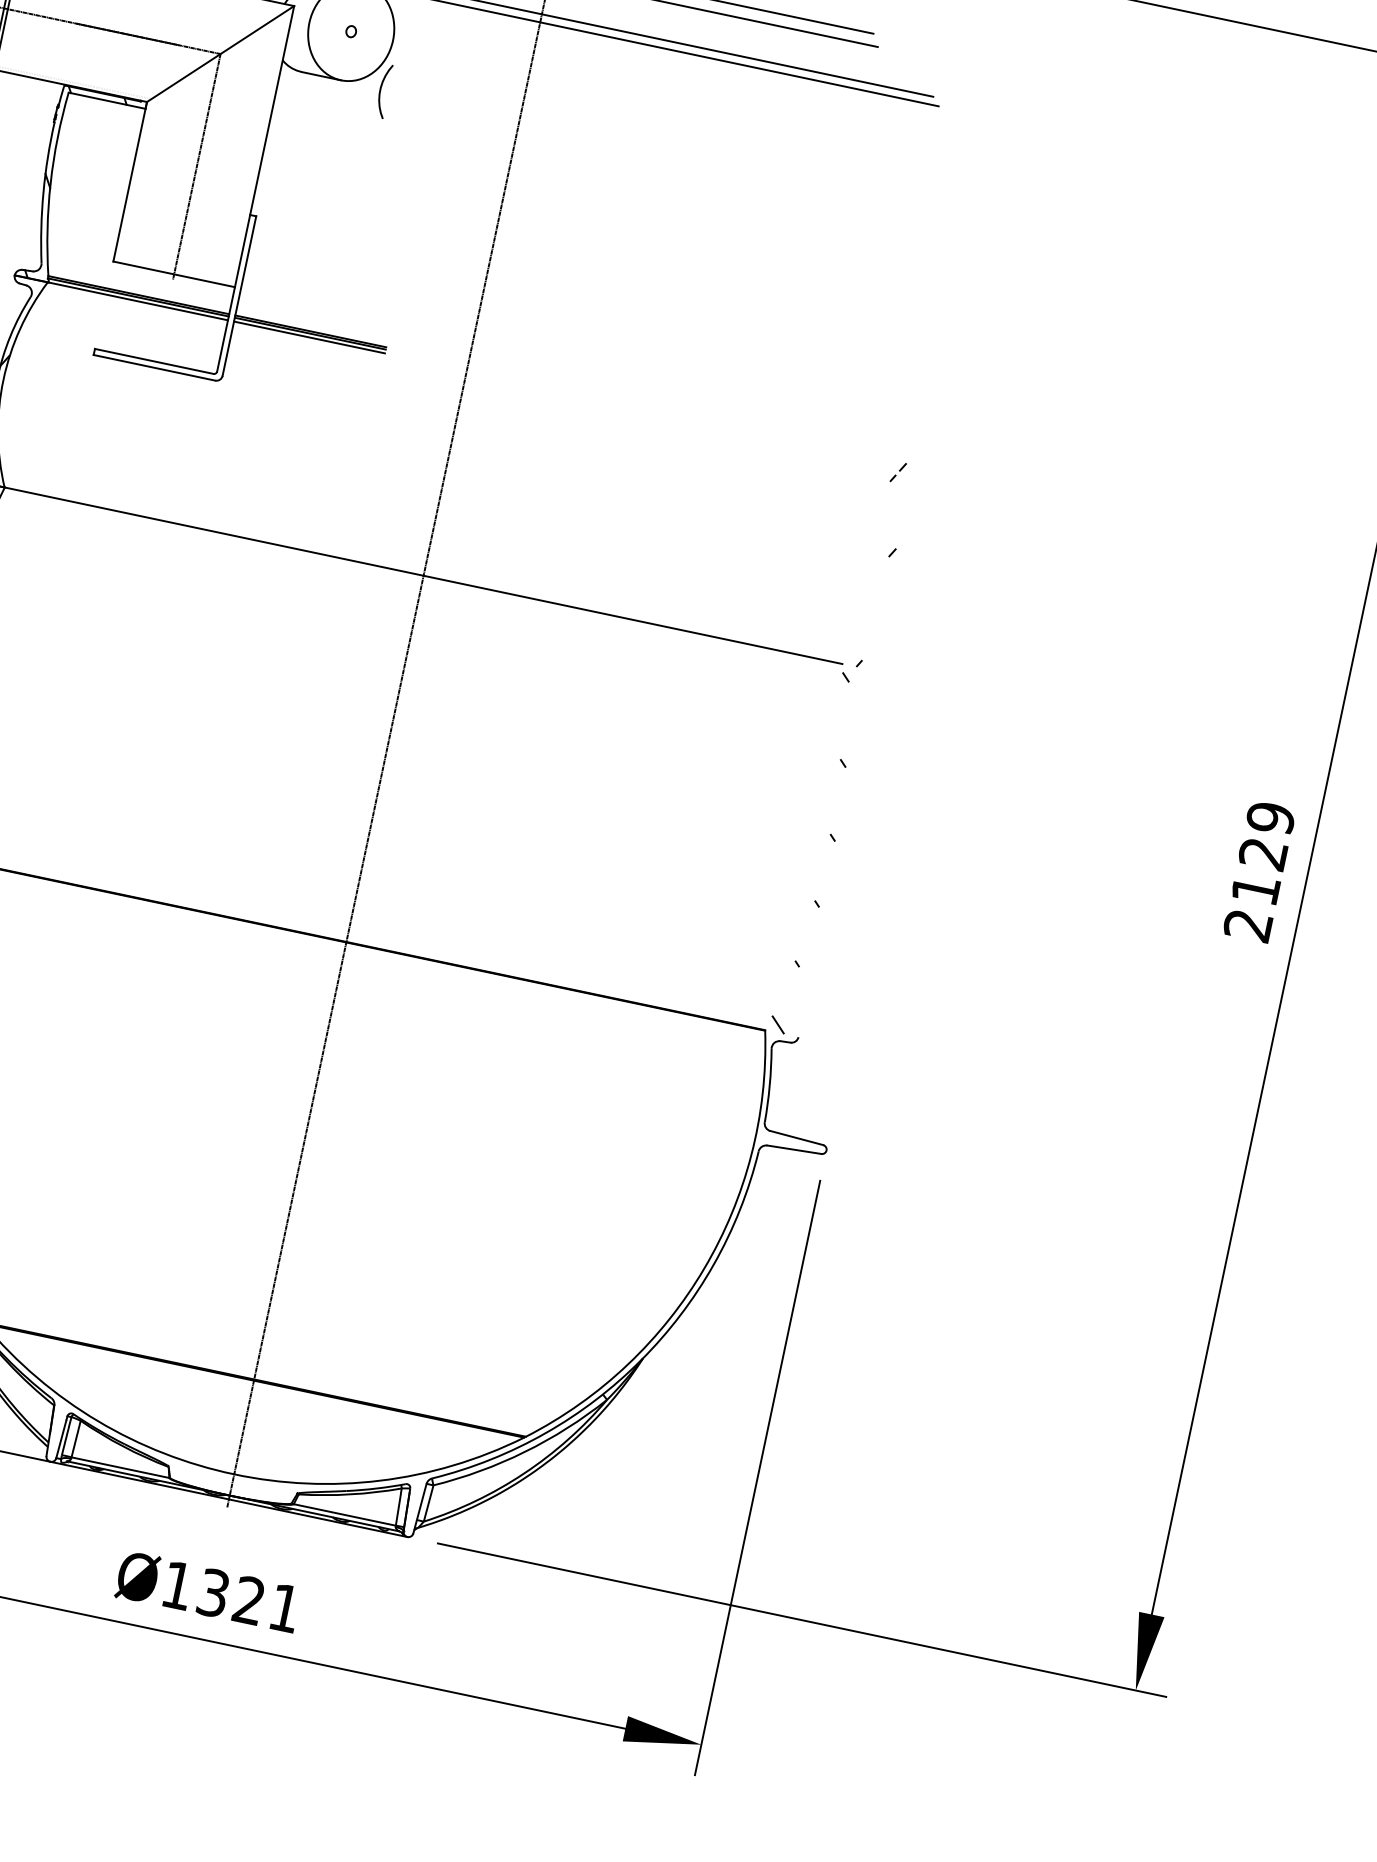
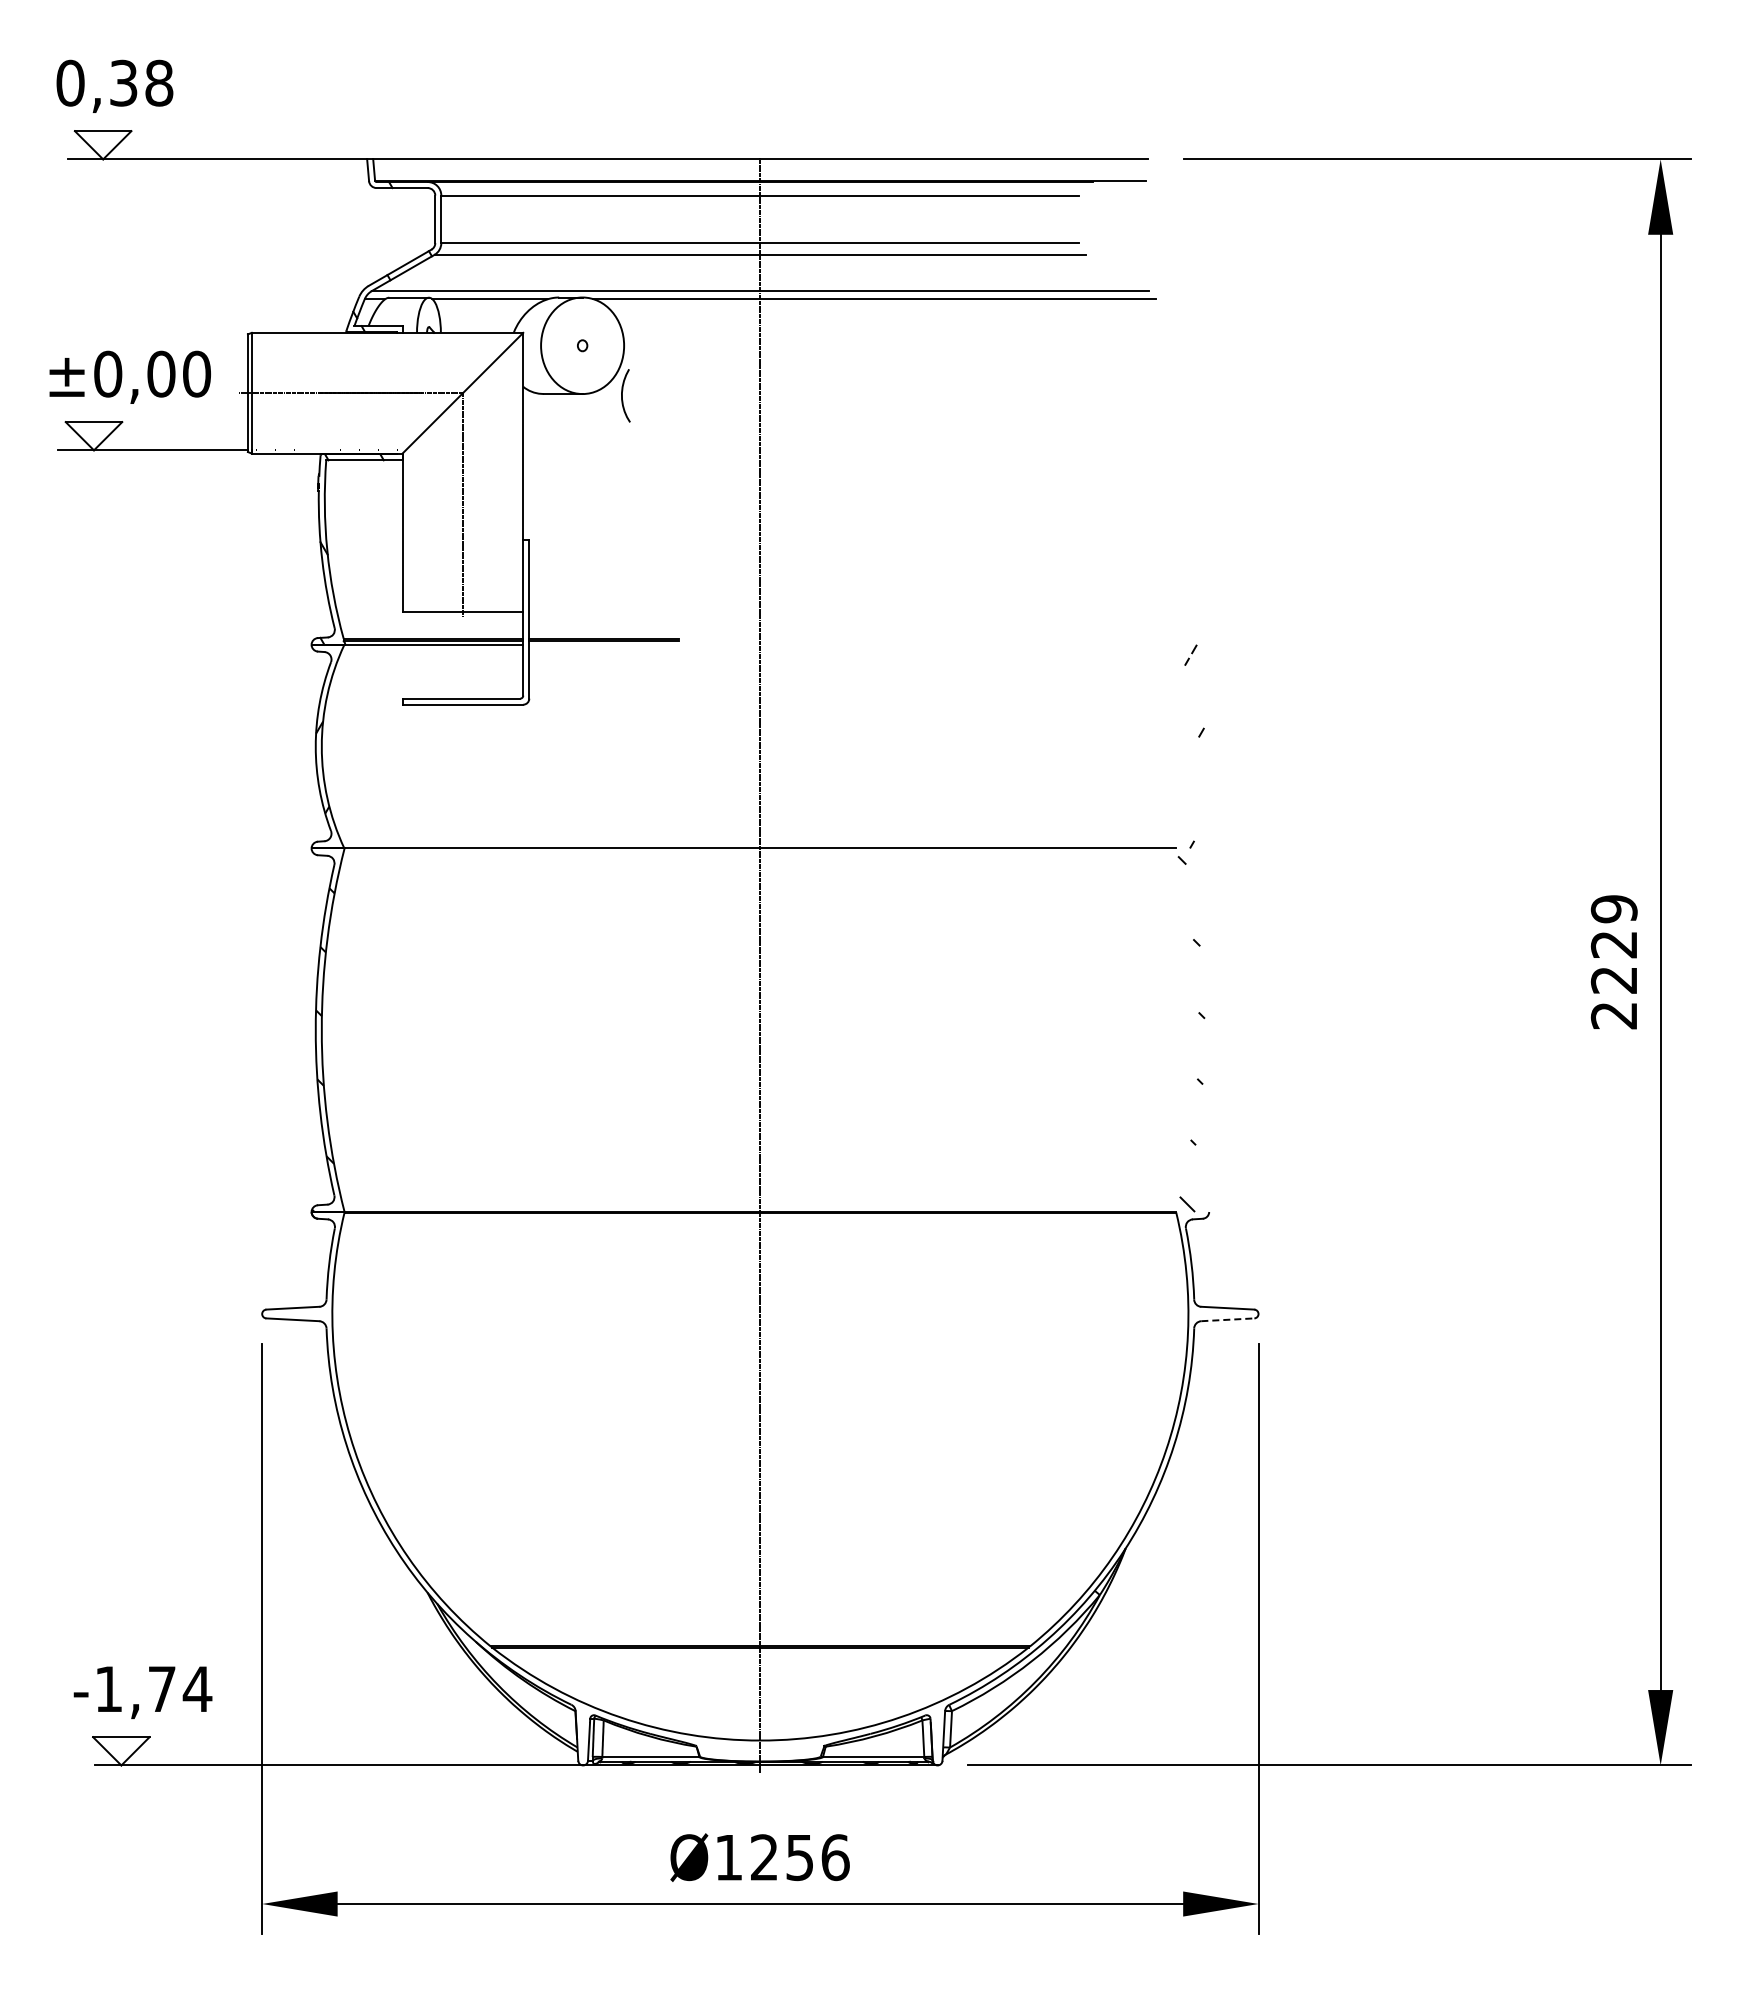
line: (309, 337) -> (604, 644), removed
text: (1254, 889) -> (1613, 980), 2129 -> 2229
line: (794, 1149) -> (1227, 1319), solid -> dashed
text: (249, 1600) -> (800, 1857), Ø1321 -> Ø1256

